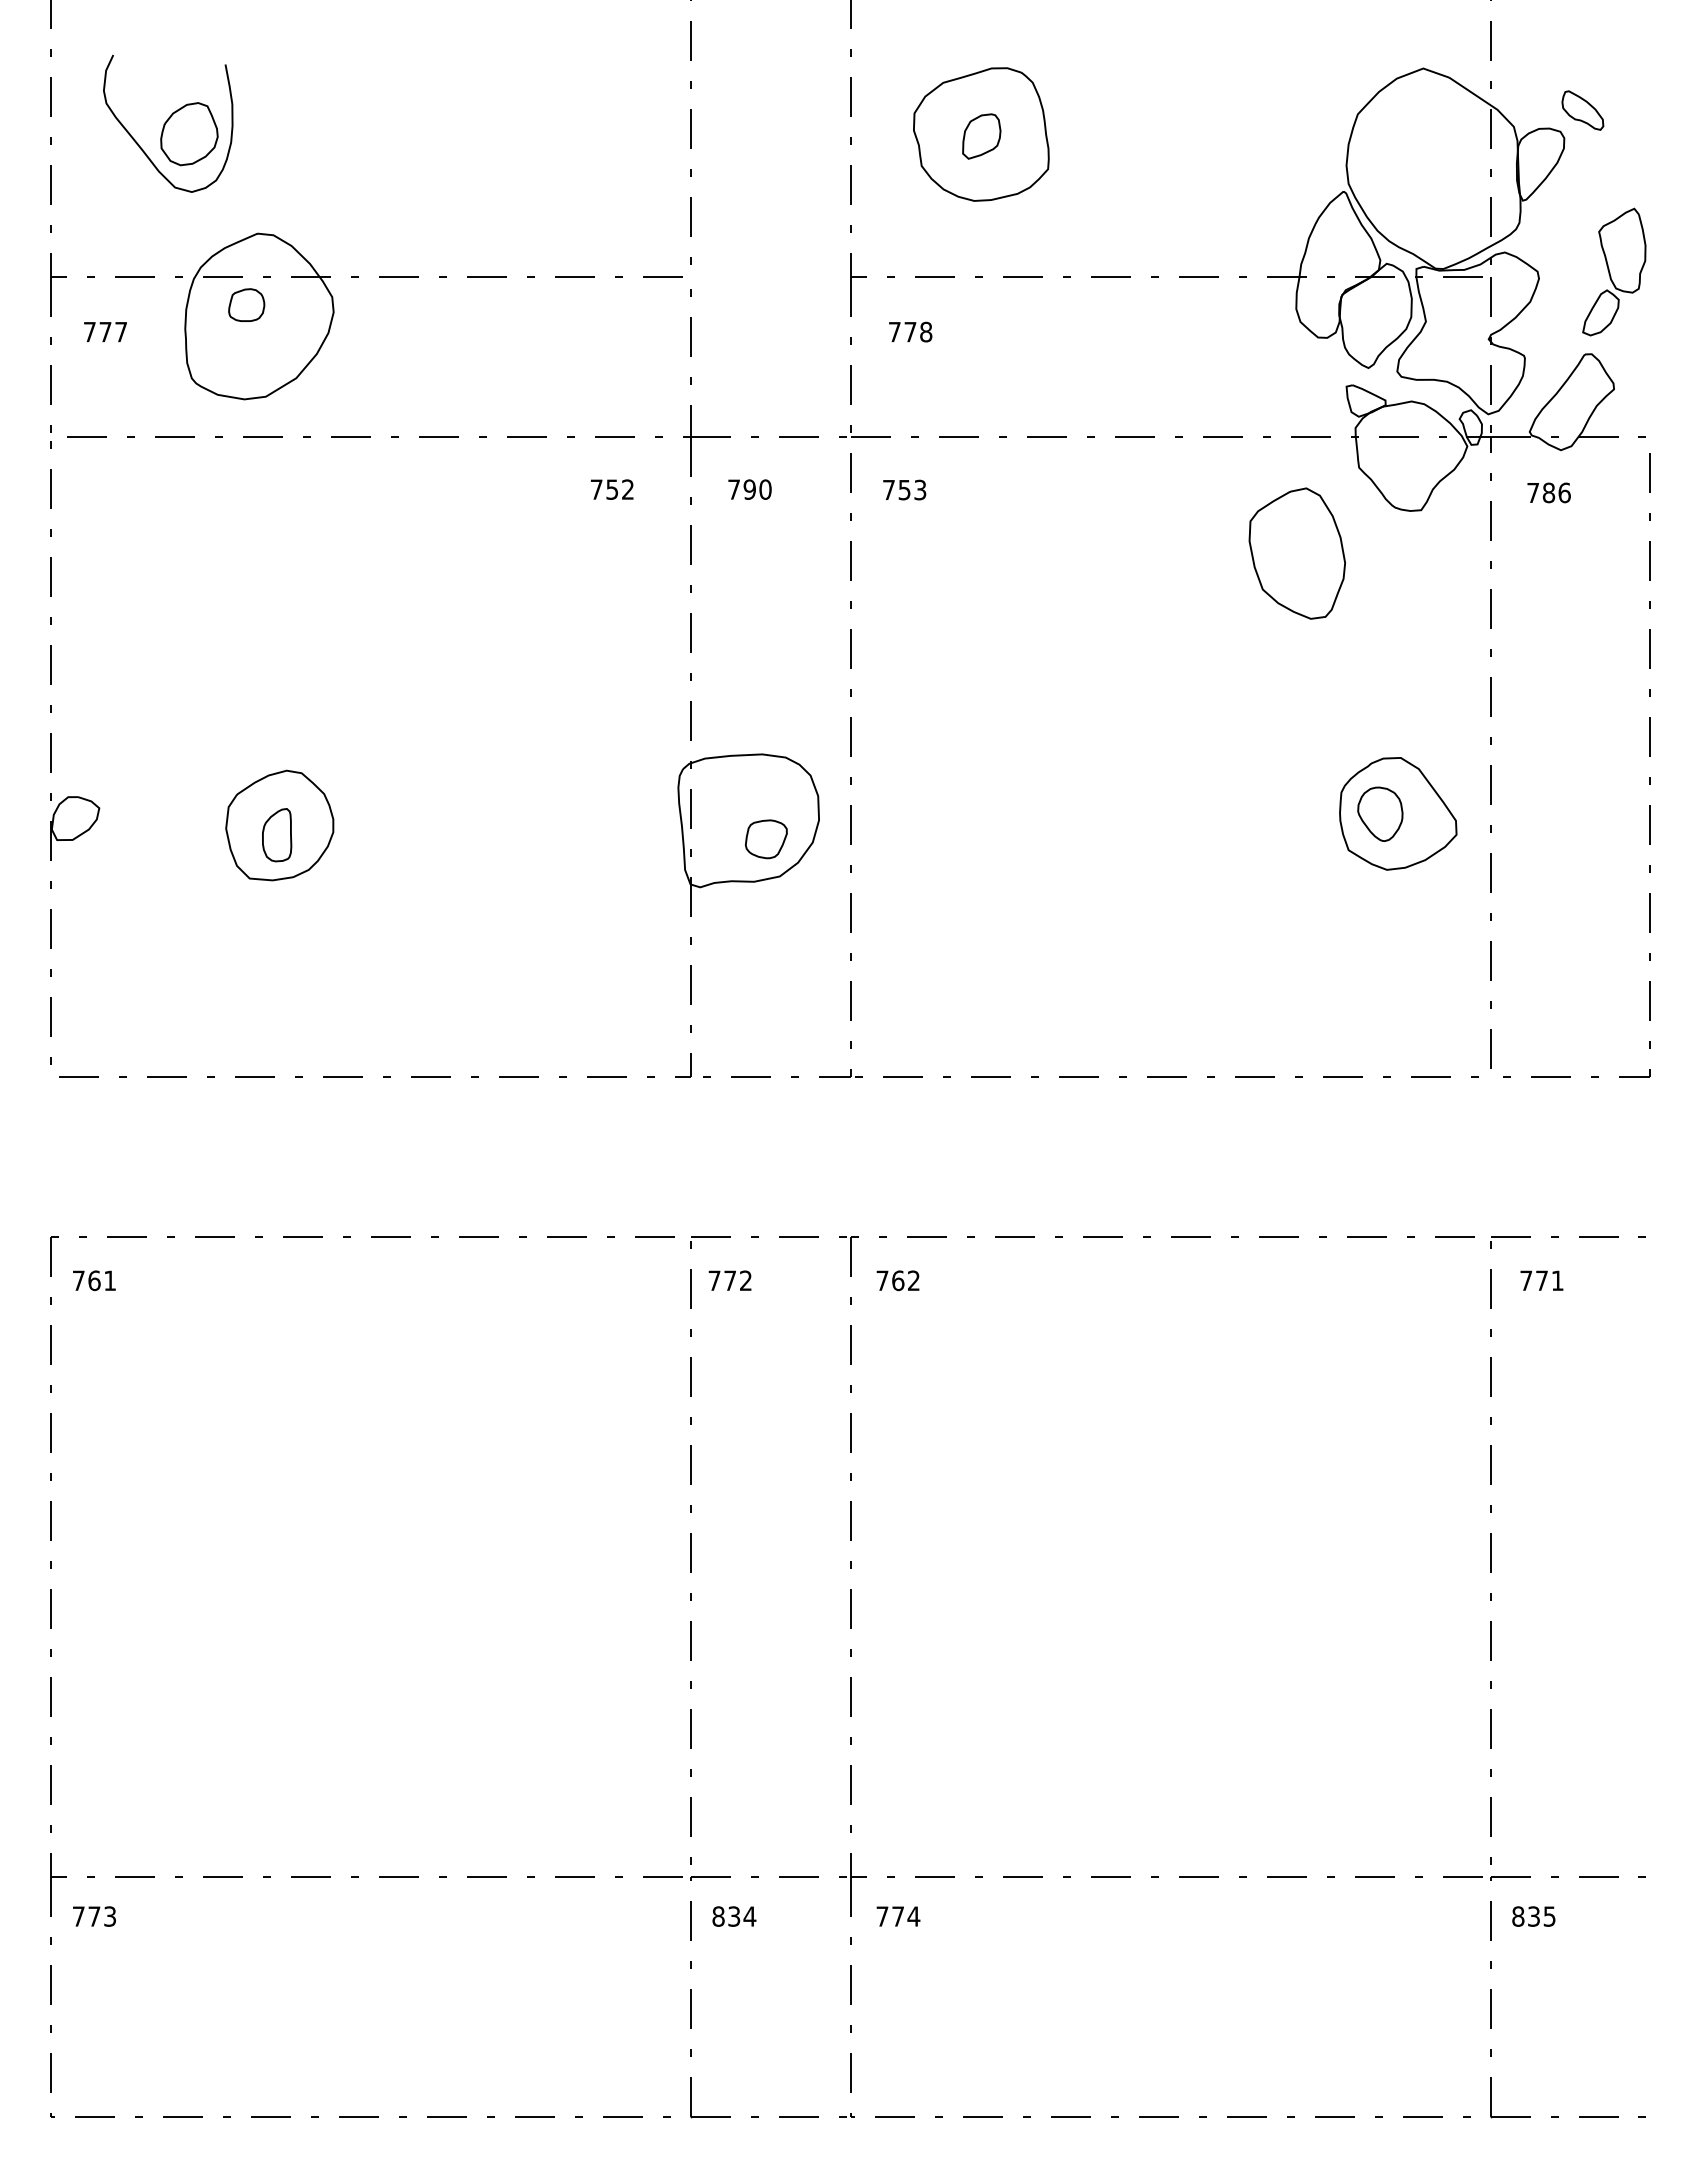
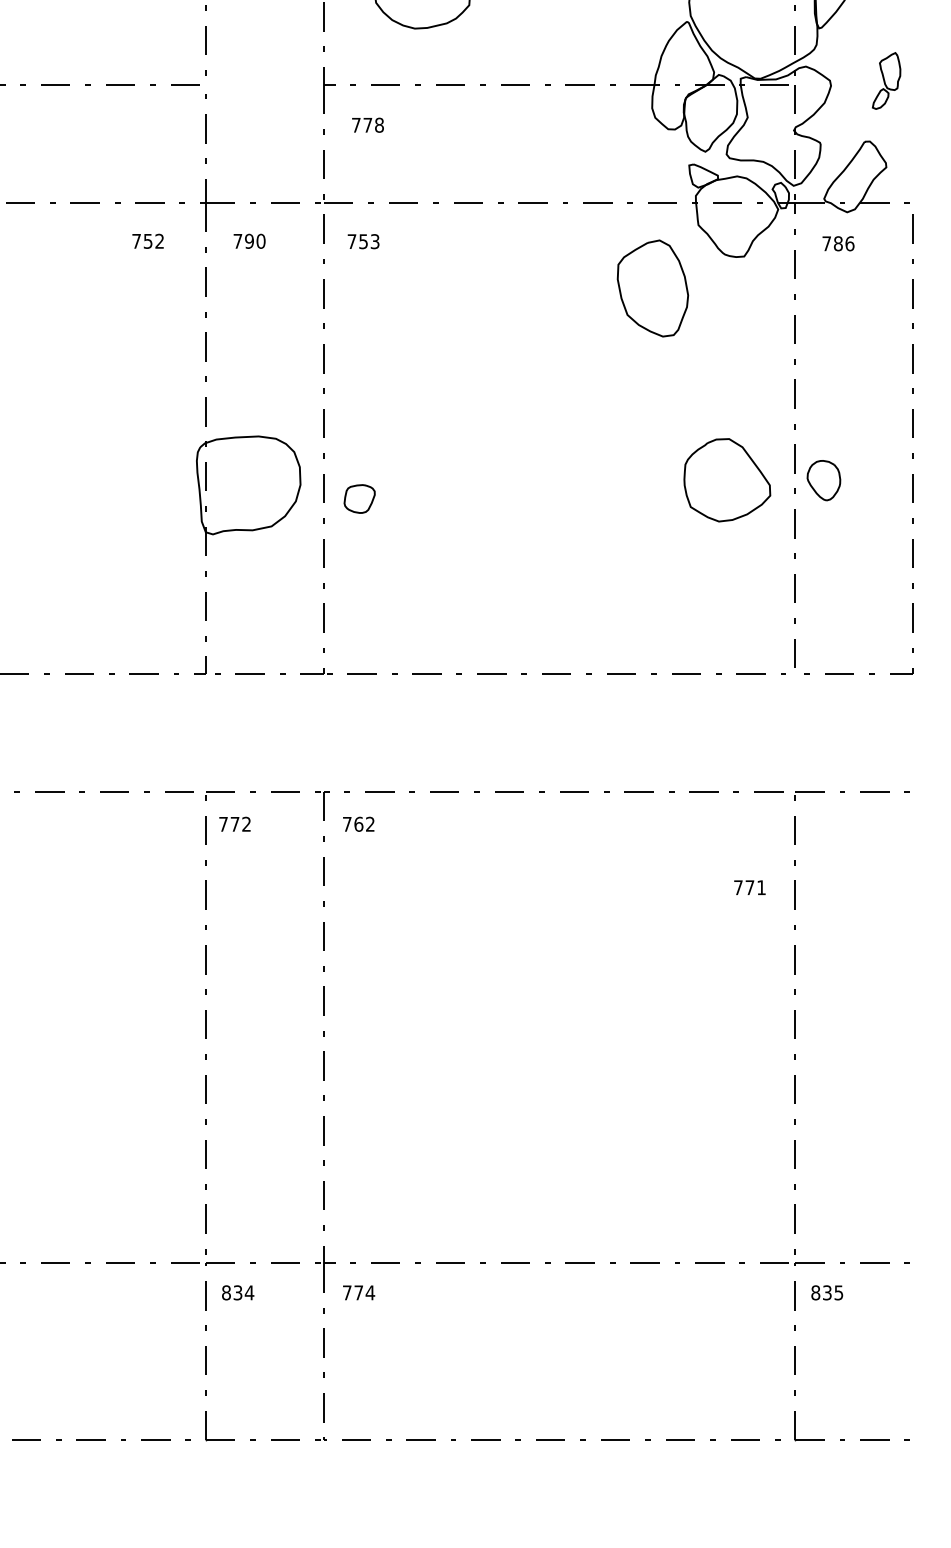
part: (1614, 271) -> (886, 80), size x0.6
part: (1380, 813) -> (824, 480), moved
part: (766, 839) -> (359, 499), moved
text: (1541, 1280) -> (749, 887), moved

